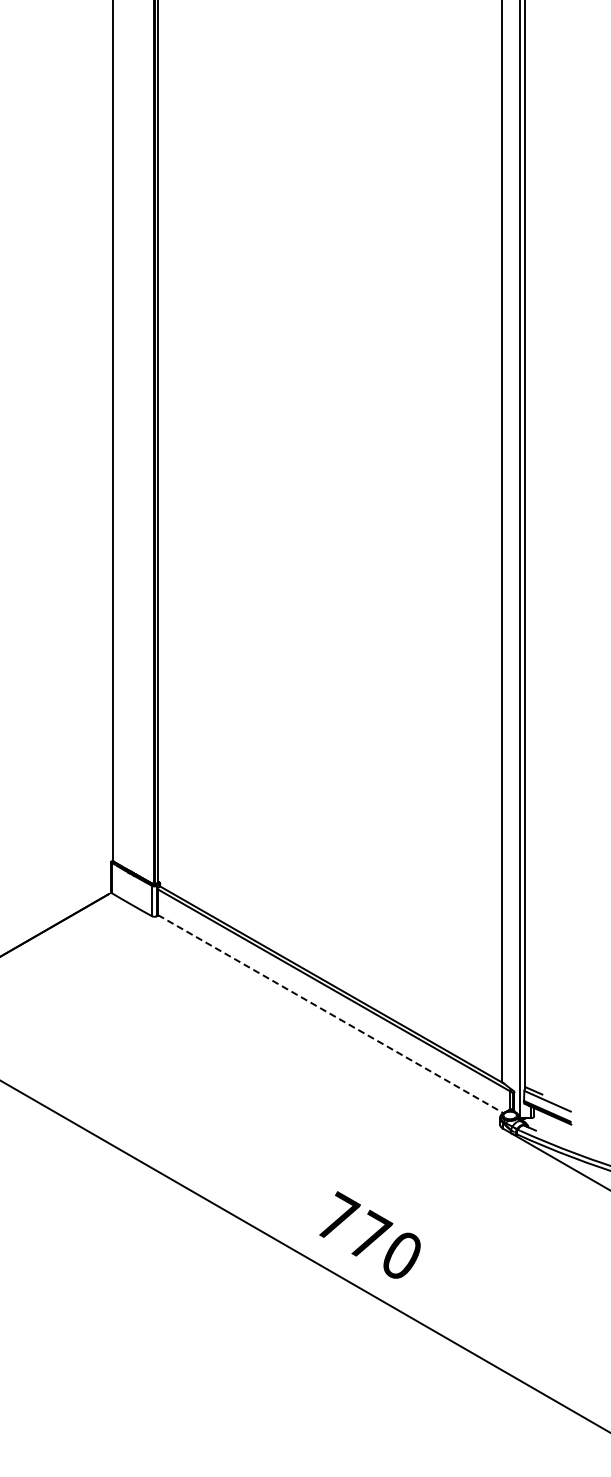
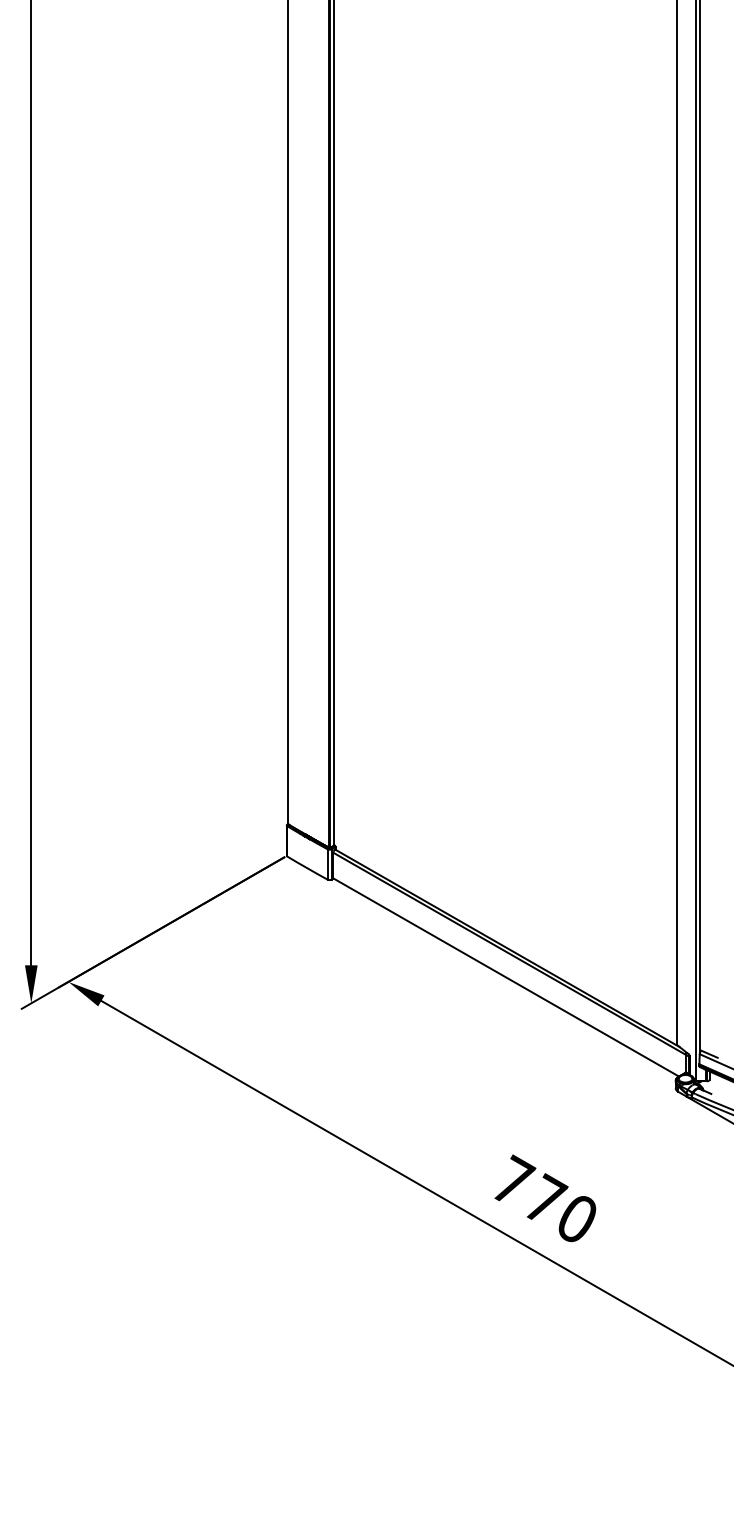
line: (331, 1014) -> (506, 977), dashed -> solid

